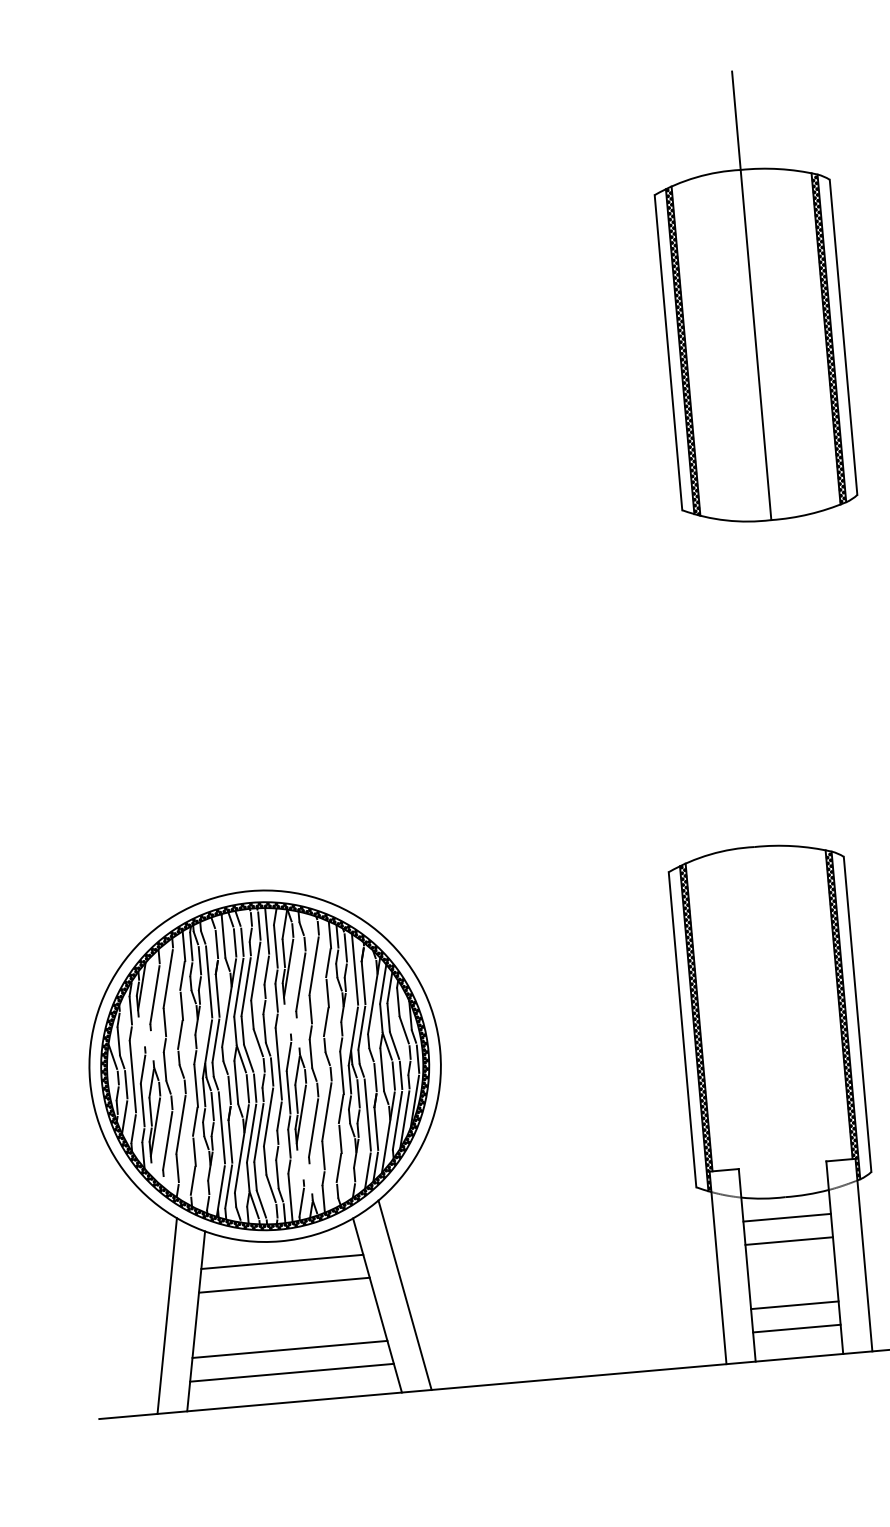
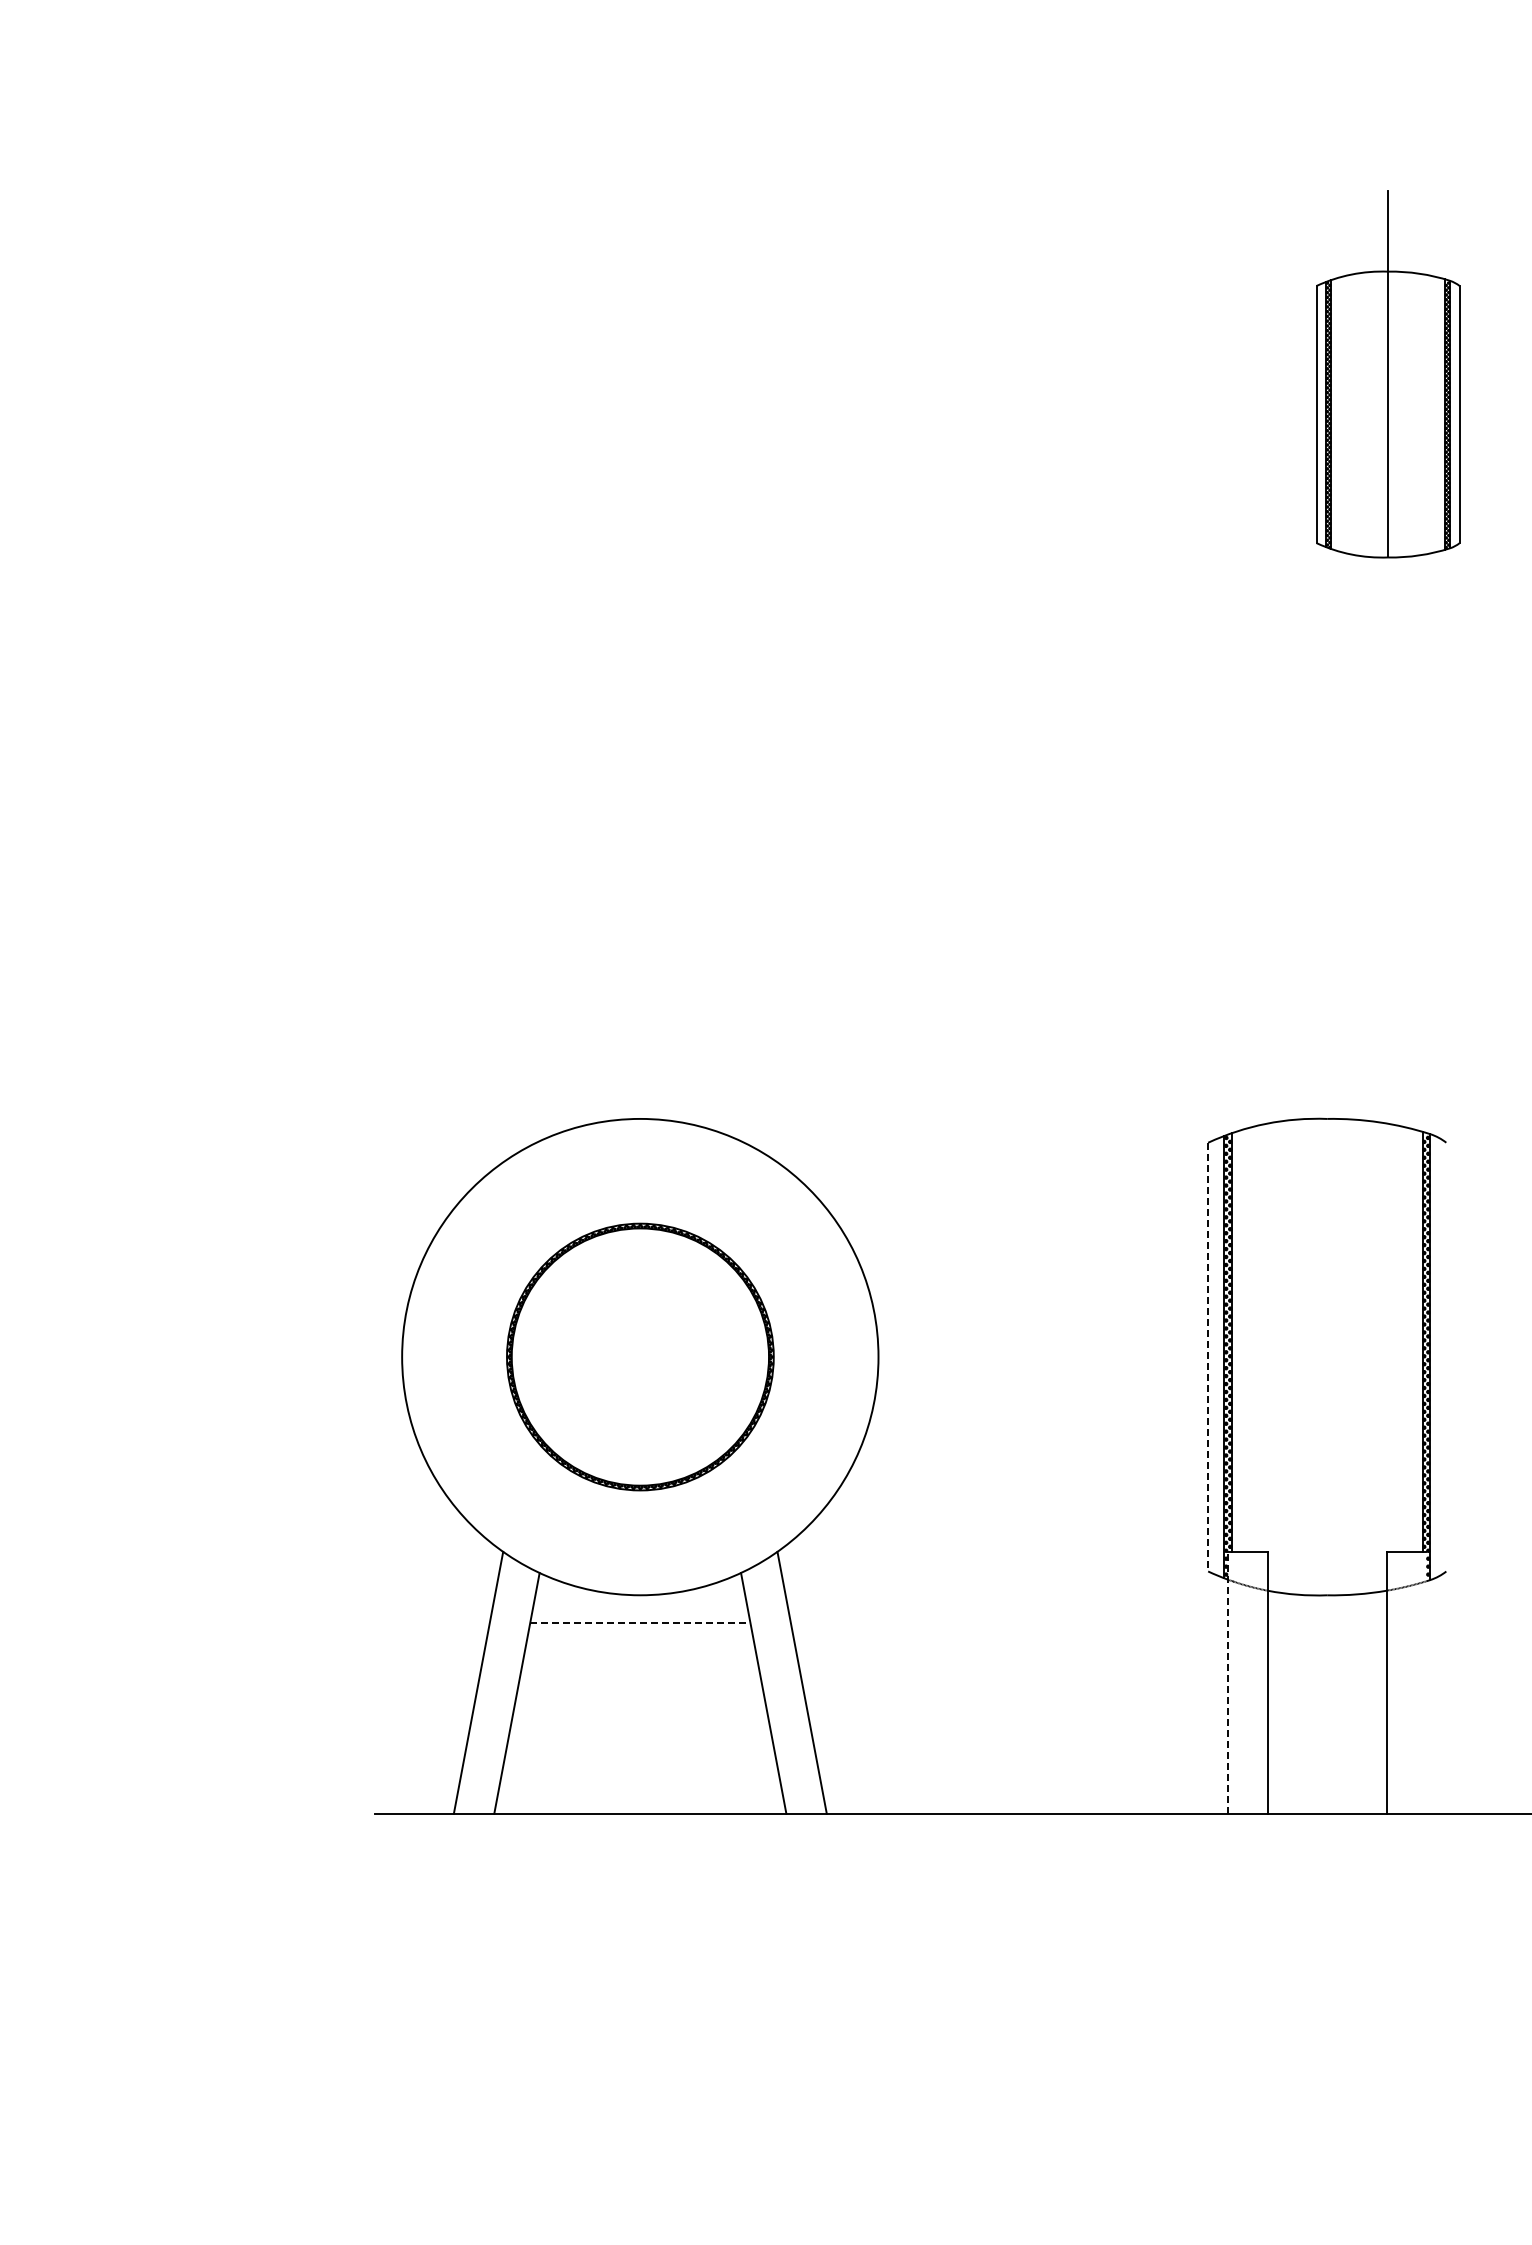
part: (751, 295) -> (1387, 374), size x0.6
line: (857, 1013) -> (1446, 1356), removed
line: (682, 1030) -> (1208, 1357), solid -> dashed
part: (265, 1065) -> (640, 1356), size x0.6
line: (786, 1217) -> (1326, 1623), removed
line: (788, 1241) -> (1326, 1655), removed
line: (863, 1254) -> (1426, 1682), removed
line: (282, 1262) -> (640, 1623), solid -> dashed
line: (717, 1267) -> (1227, 1682), solid -> dashed
line: (284, 1285) -> (640, 1655), removed
line: (794, 1305) -> (1326, 1742), removed
line: (796, 1328) -> (1326, 1774), removed
line: (289, 1349) -> (639, 1742), removed
line: (291, 1373) -> (639, 1774), removed

